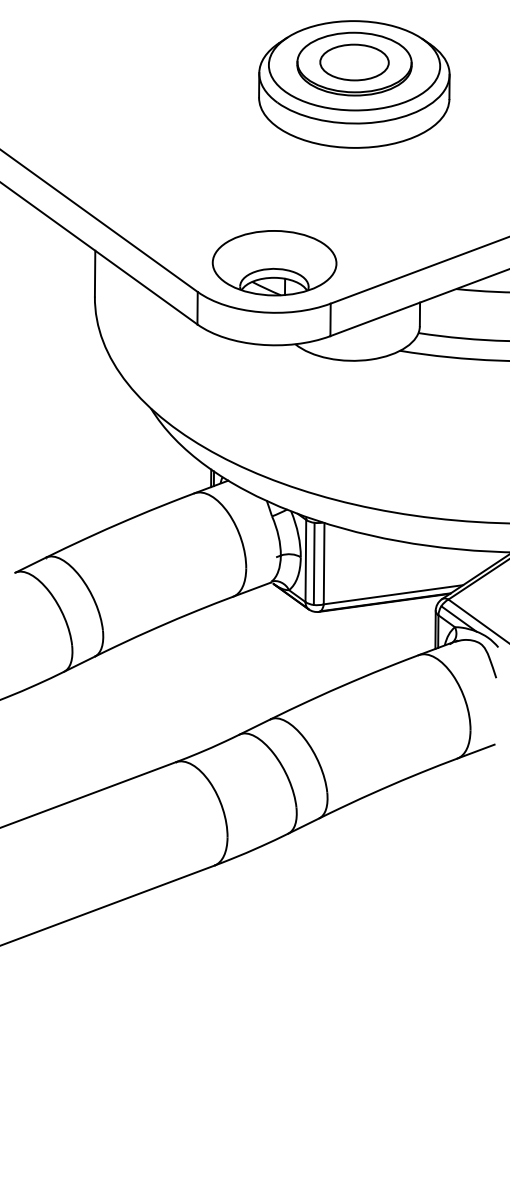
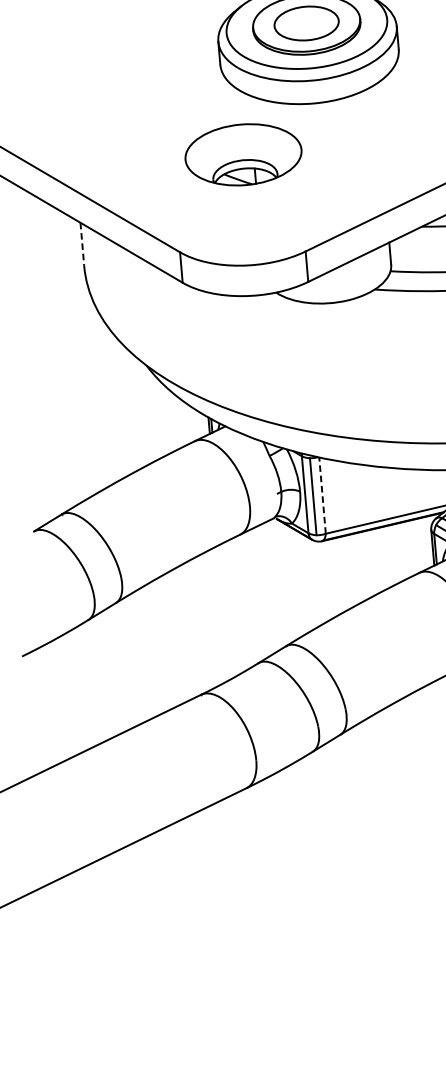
part: (274, 263) -> (243, 155), moved
line: (95, 273) -> (82, 244), solid -> dashed
line: (324, 563) -> (322, 495), solid -> dashed

